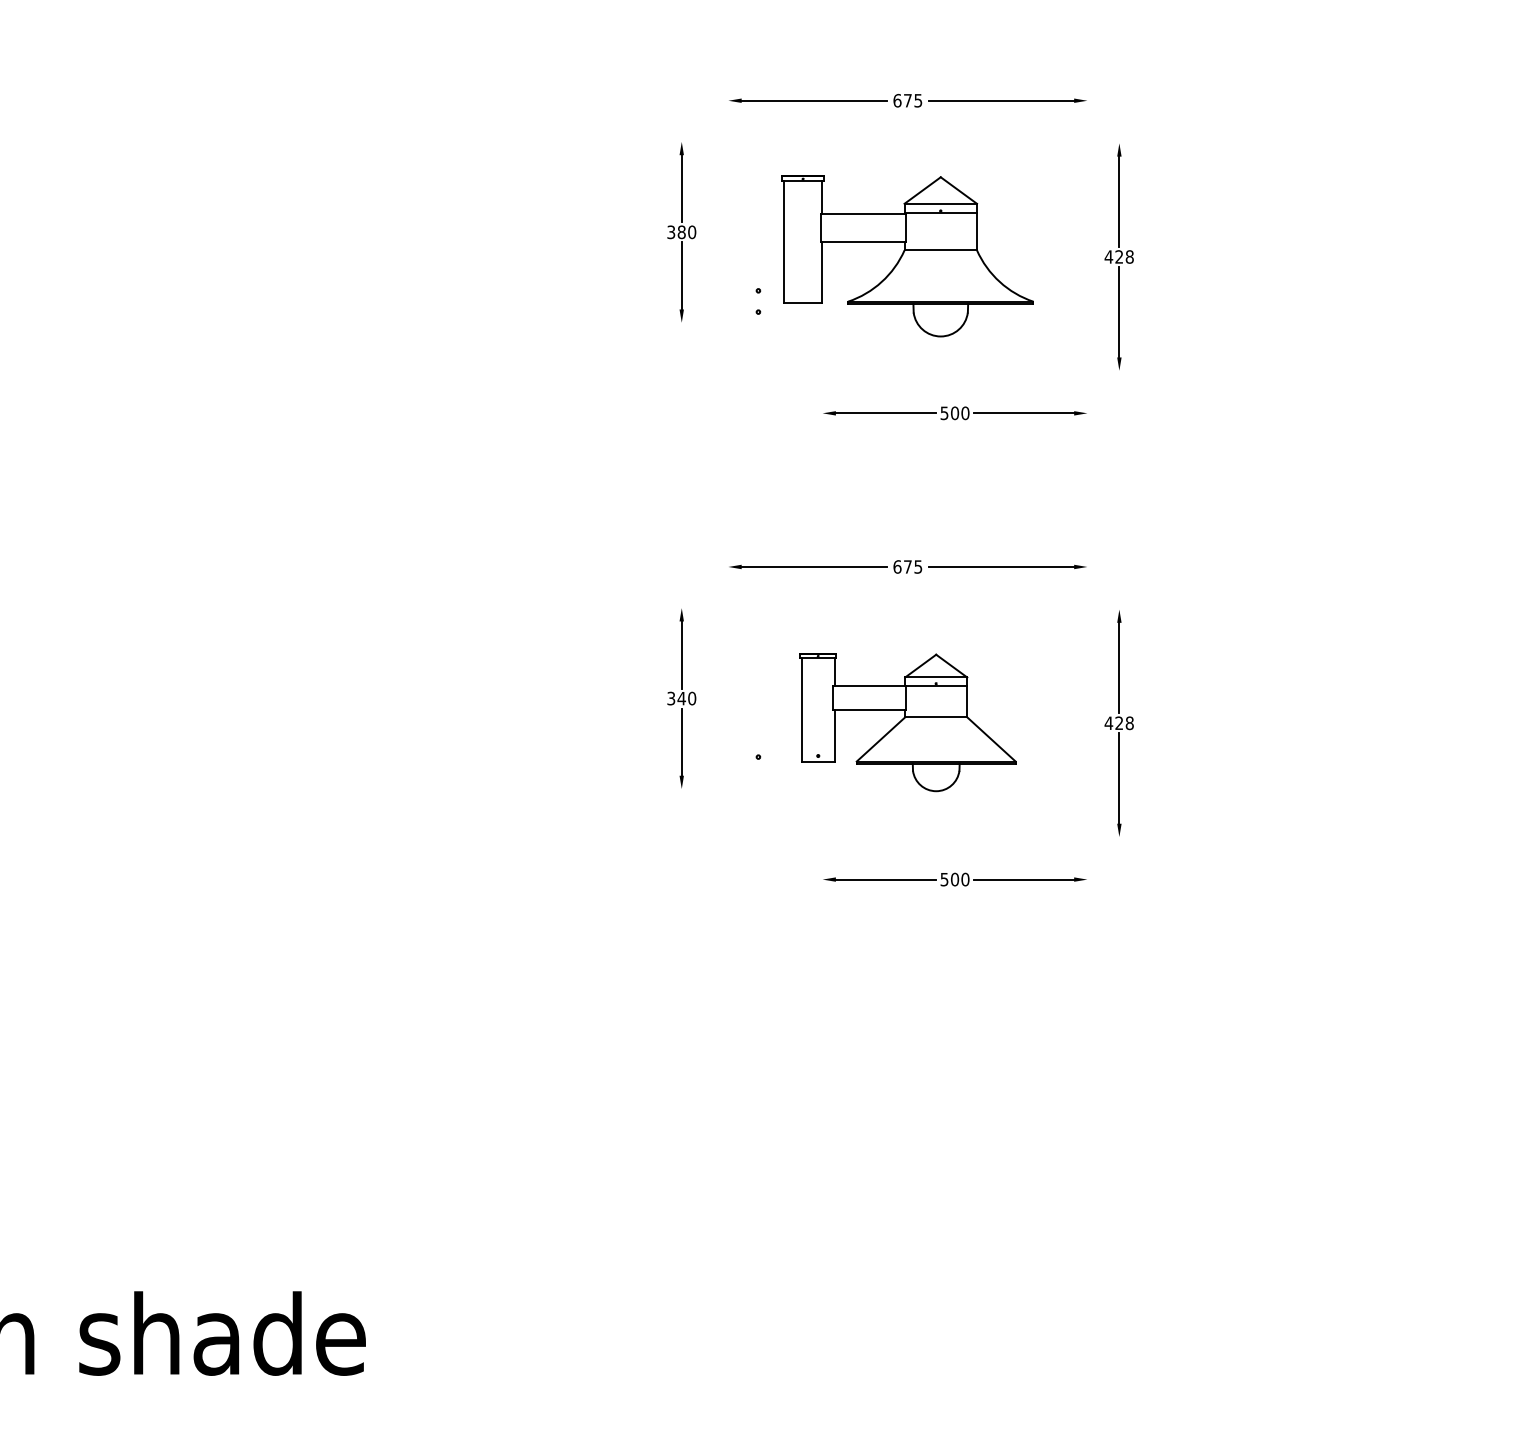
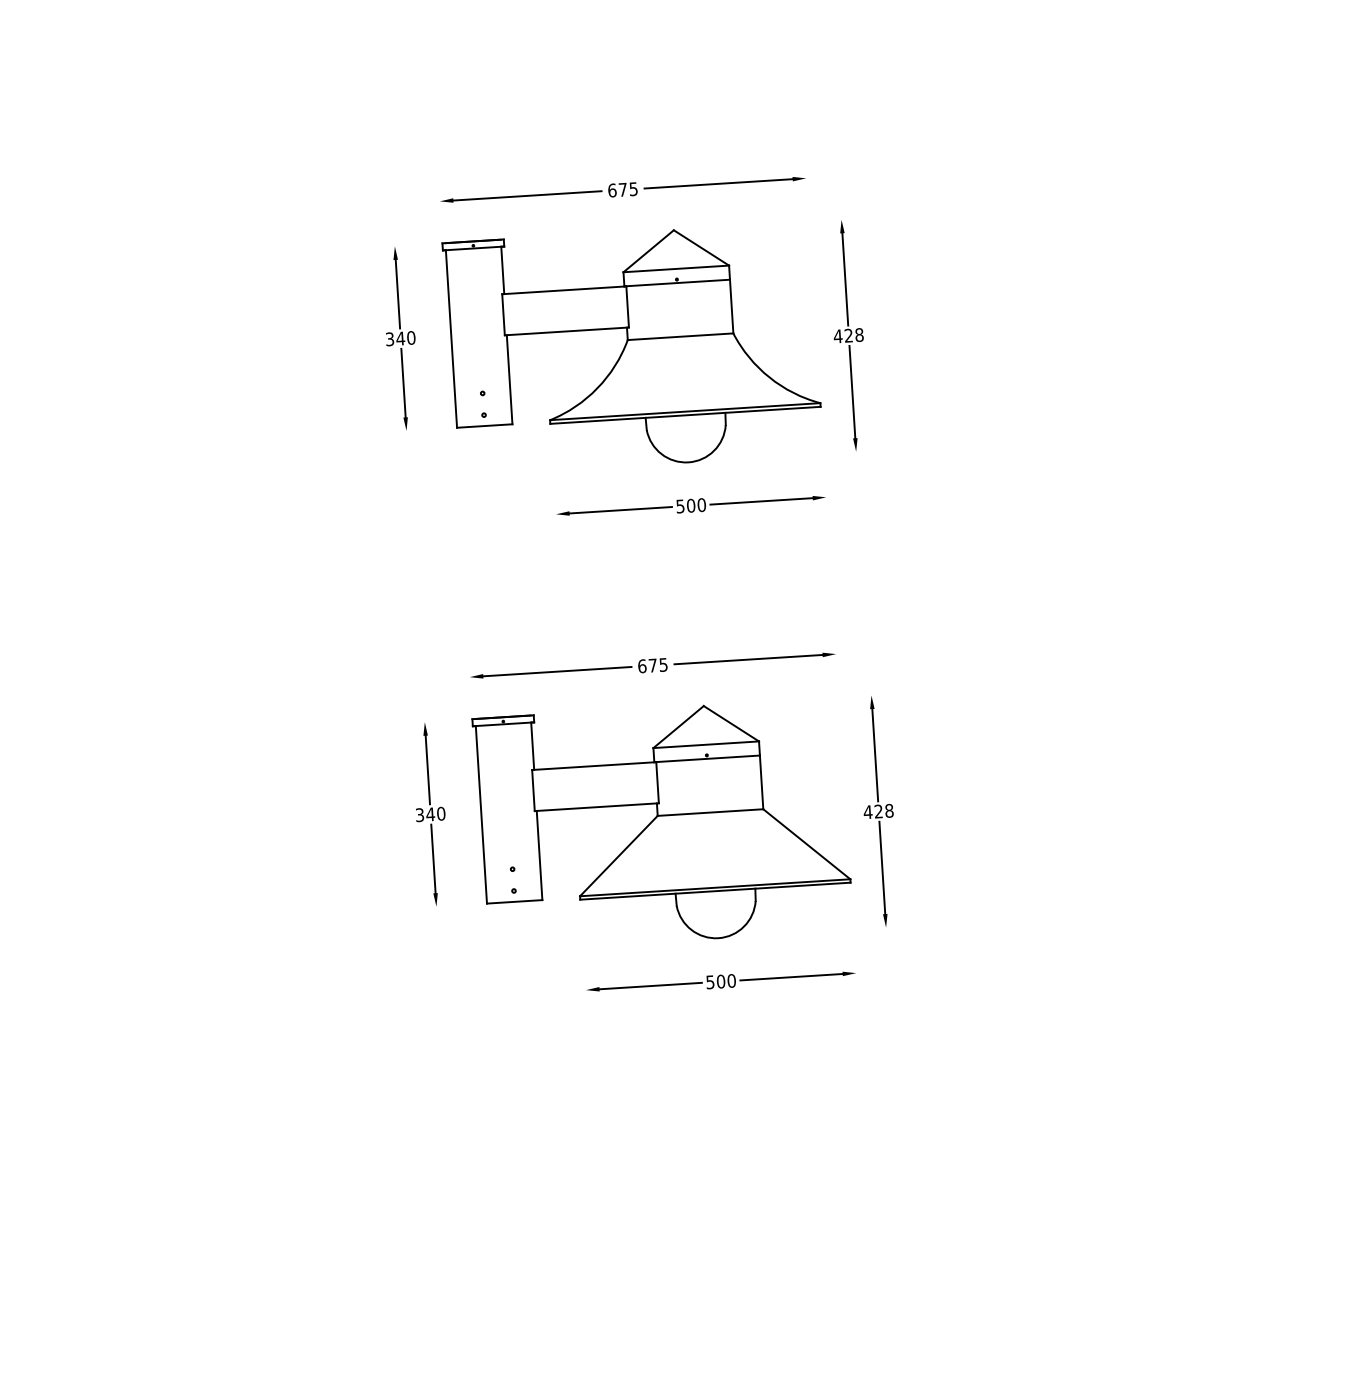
text: (681, 232) -> (400, 338), 380 -> 340
part: (907, 256) -> (632, 348), size x1.43
part: (907, 722) -> (662, 824), size x1.67

